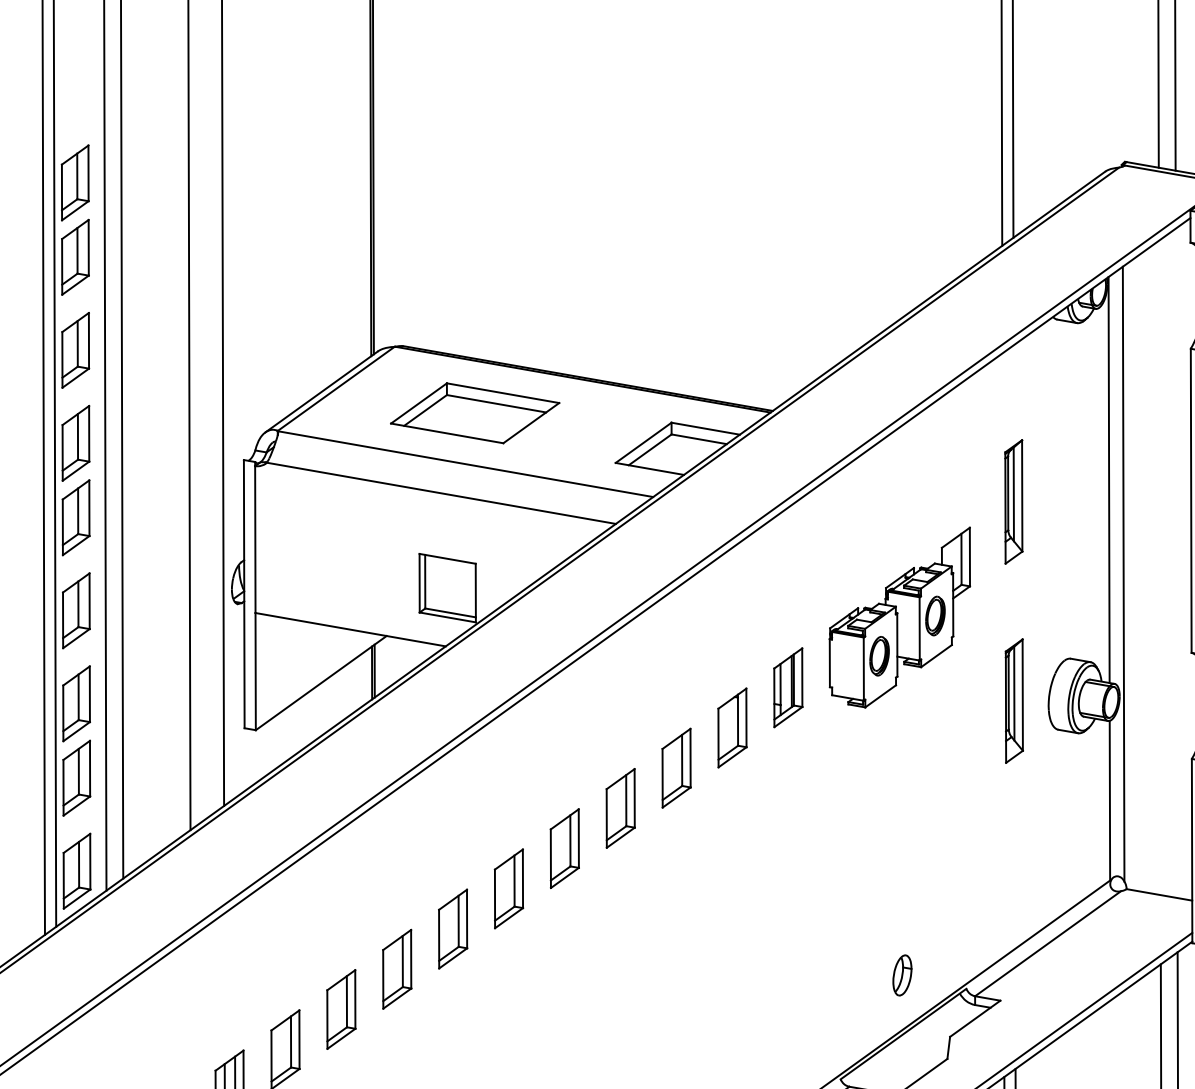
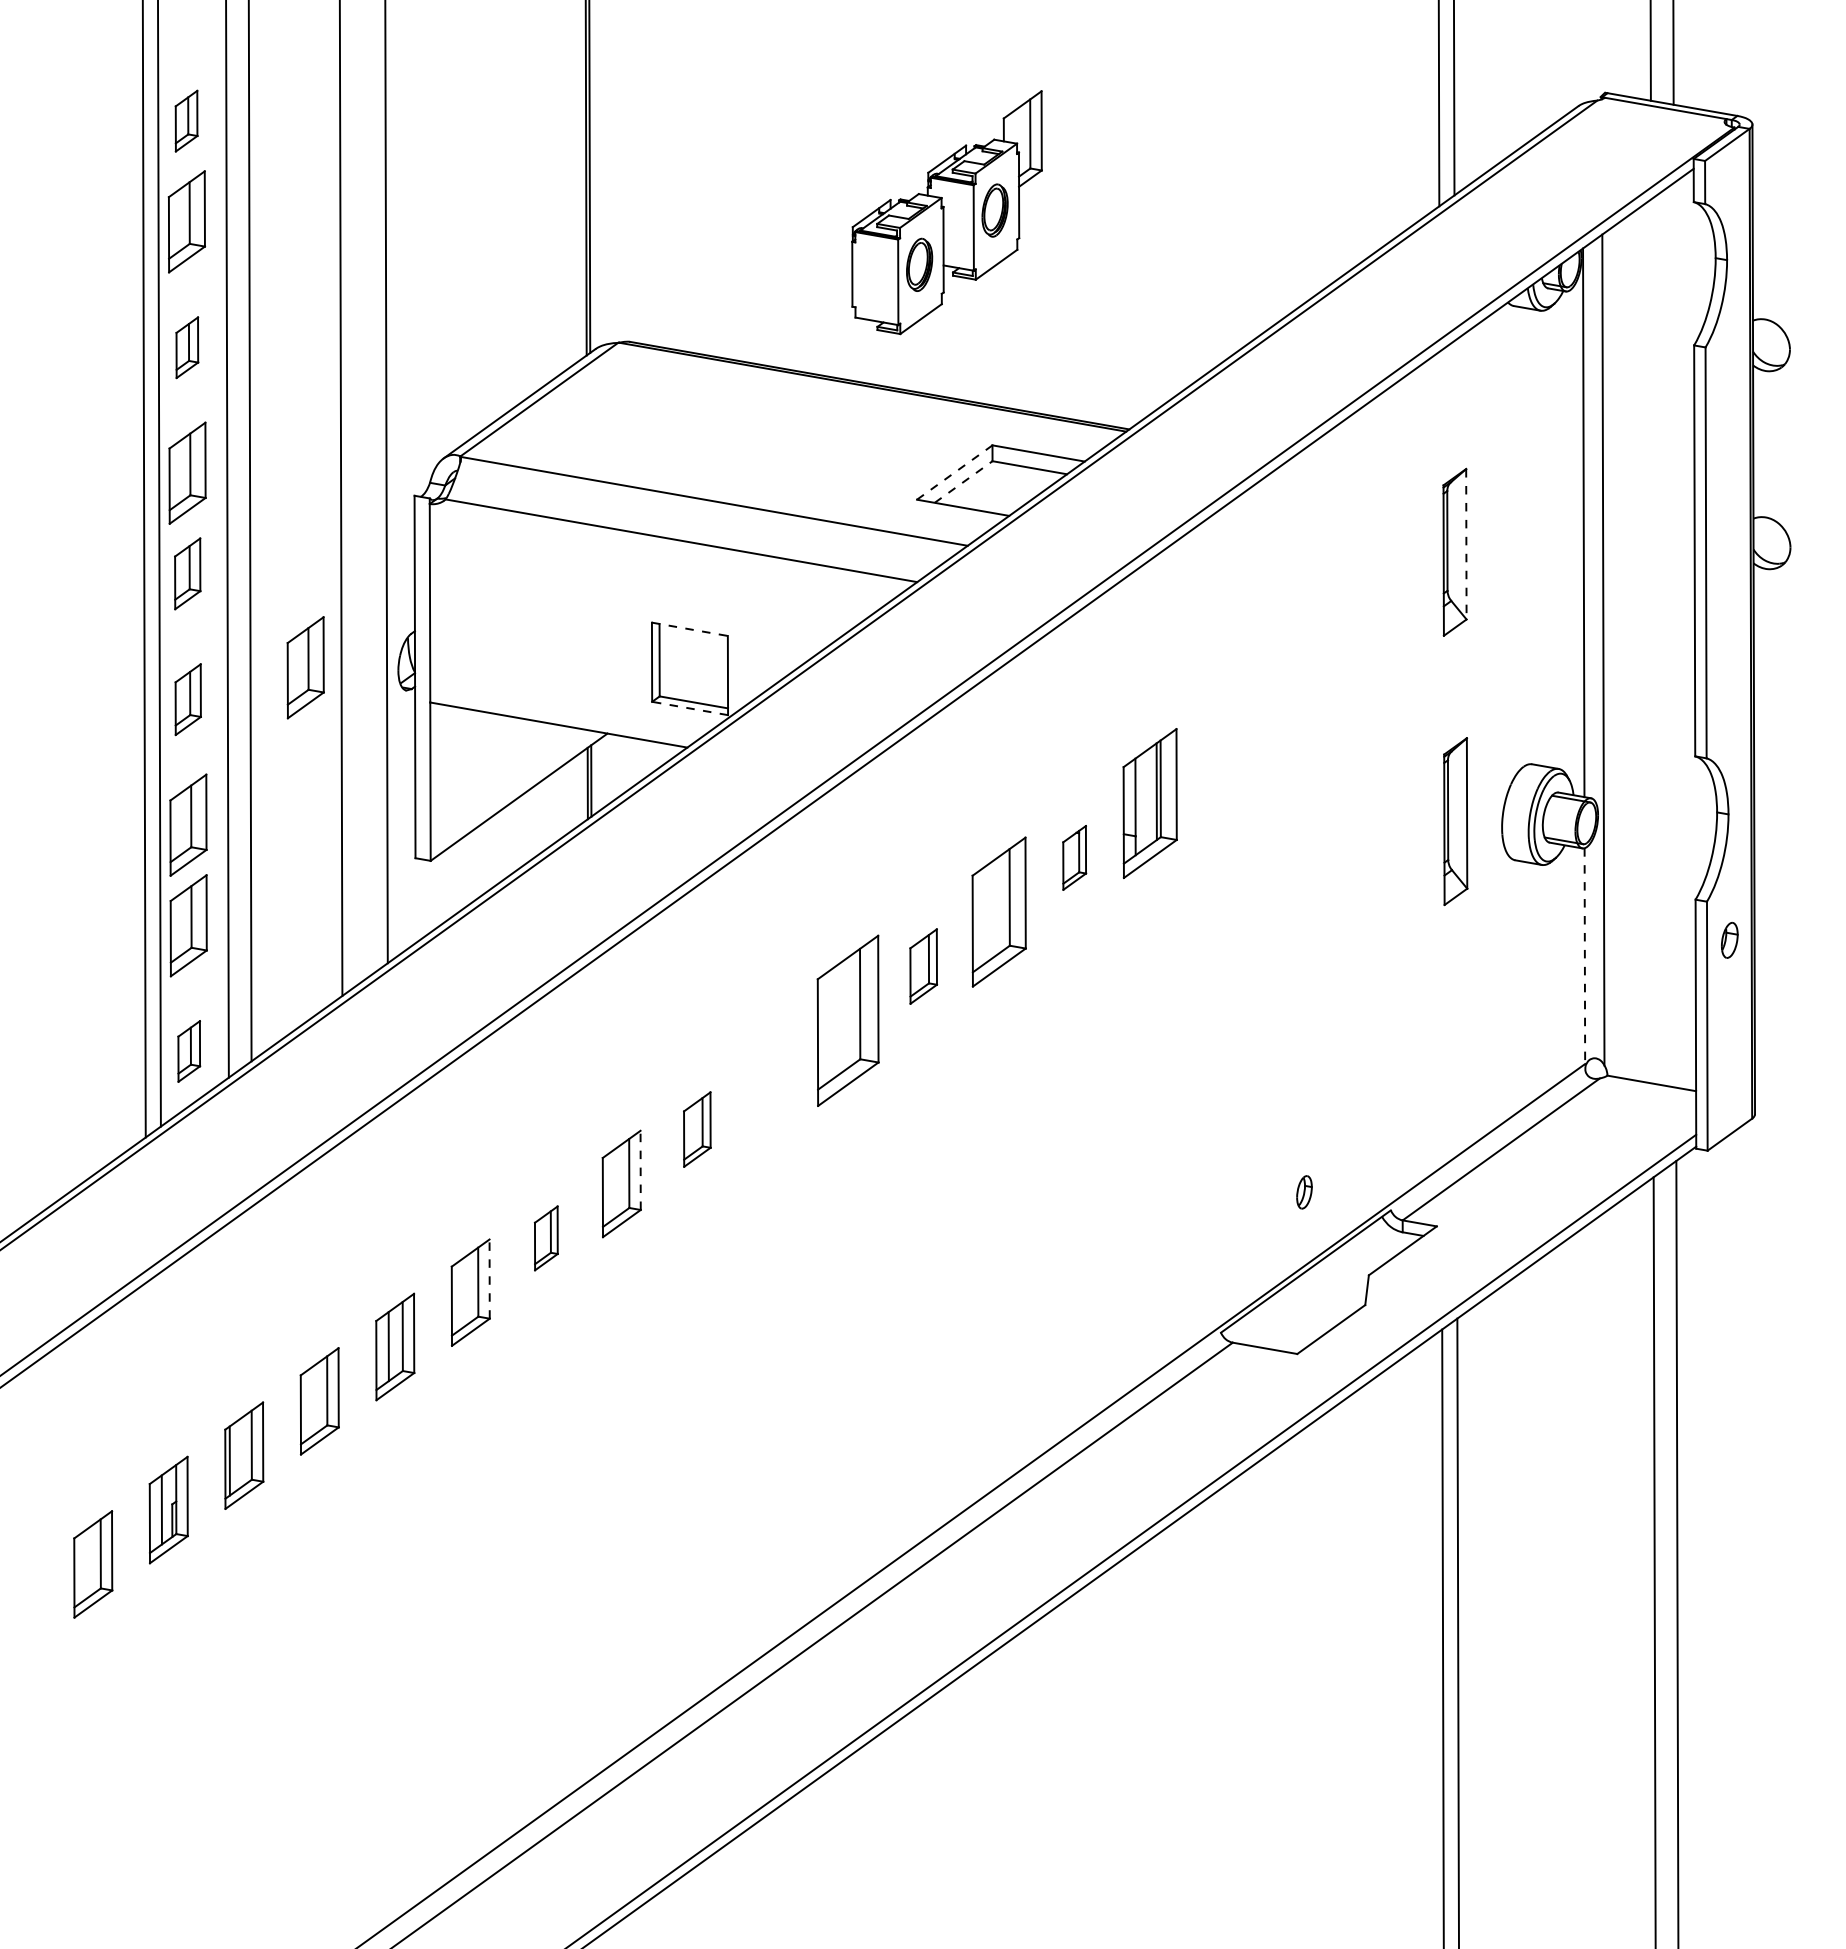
part: (75, 182) -> (186, 120), size x0.6
part: (75, 350) -> (187, 347), size x0.6
part: (474, 413) -> (726, 432), removed
line: (643, 442) -> (954, 472), solid -> dashed
line: (650, 450) -> (963, 482), solid -> dashed
line: (1013, 493) -> (1454, 541), removed
line: (1022, 496) -> (1466, 544), solid -> dashed
part: (75, 517) -> (187, 573), size x0.7
line: (447, 558) -> (689, 629), solid -> dashed
part: (163, 587) -> (305, 667), added
part: (76, 610) -> (188, 699), size x0.7
line: (448, 617) -> (690, 708), solid -> dashed
part: (899, 617) -> (946, 212), moved
part: (788, 687) -> (1150, 803), size x1.4
line: (1014, 693) -> (1455, 811), removed
part: (732, 727) -> (1074, 857), size x0.6
part: (676, 768) -> (999, 912), size x1.4
line: (1109, 800) -> (1584, 956), solid -> dashed
part: (620, 808) -> (923, 966), size x0.7
part: (565, 848) -> (848, 1020), size x1.6
part: (77, 871) -> (189, 1051), size x0.6
part: (508, 889) -> (772, 1075), removed
part: (453, 928) -> (697, 1129), size x0.7
line: (411, 959) -> (640, 1170), solid -> dashed
part: (902, 975) -> (1304, 1192), size x0.6
part: (341, 1009) -> (546, 1238), size x0.6
line: (299, 1039) -> (489, 1279), solid -> dashed

